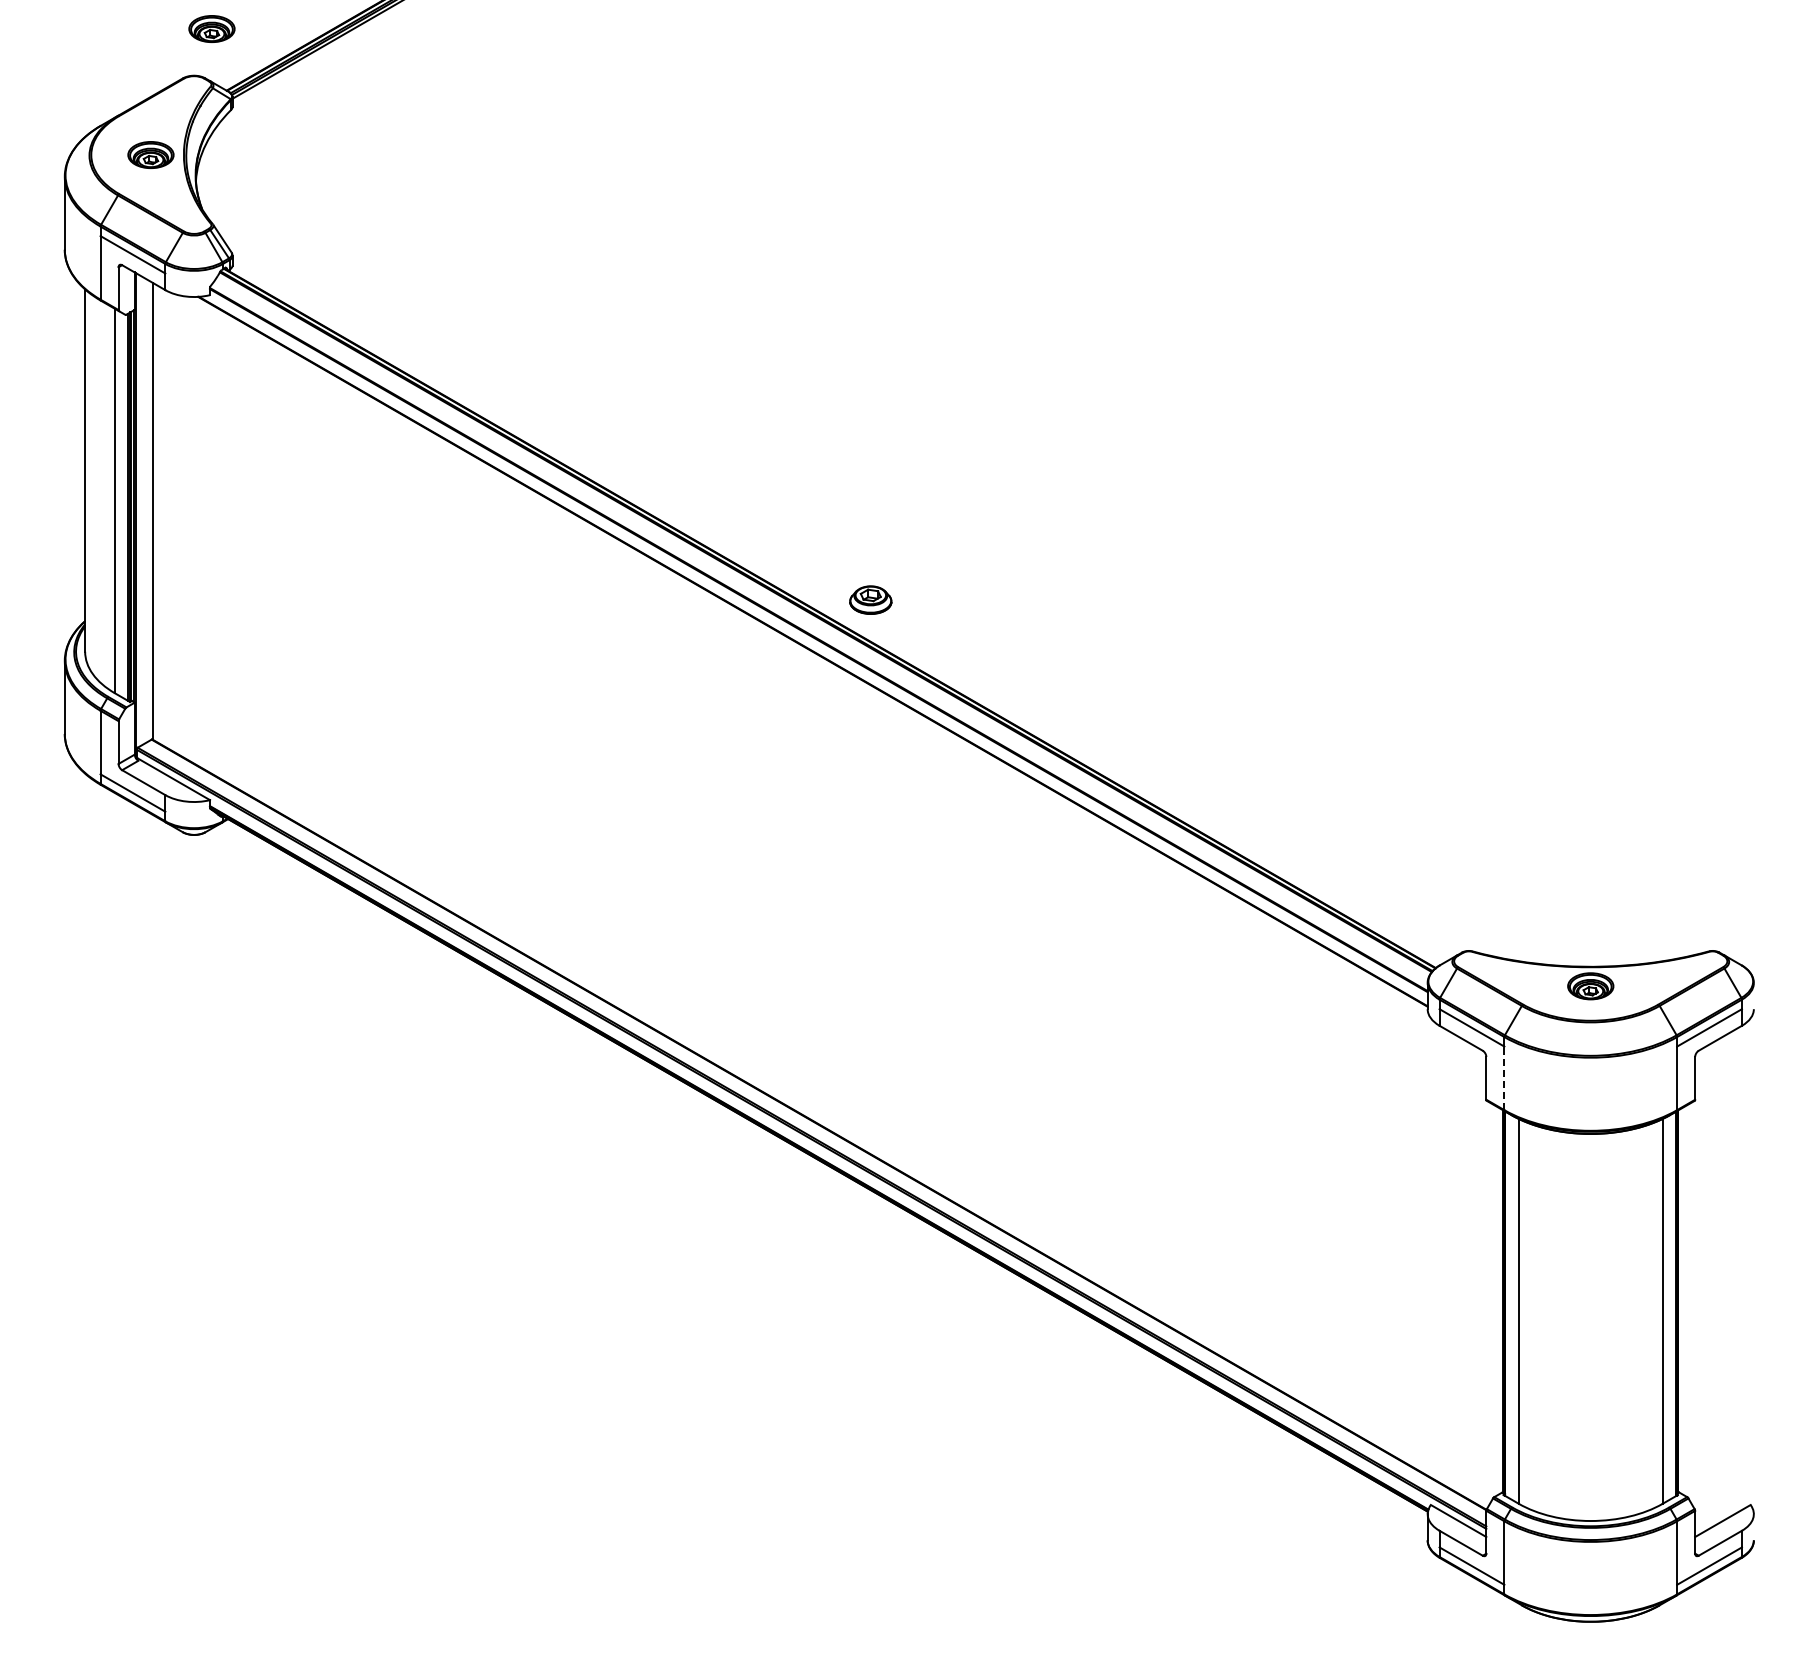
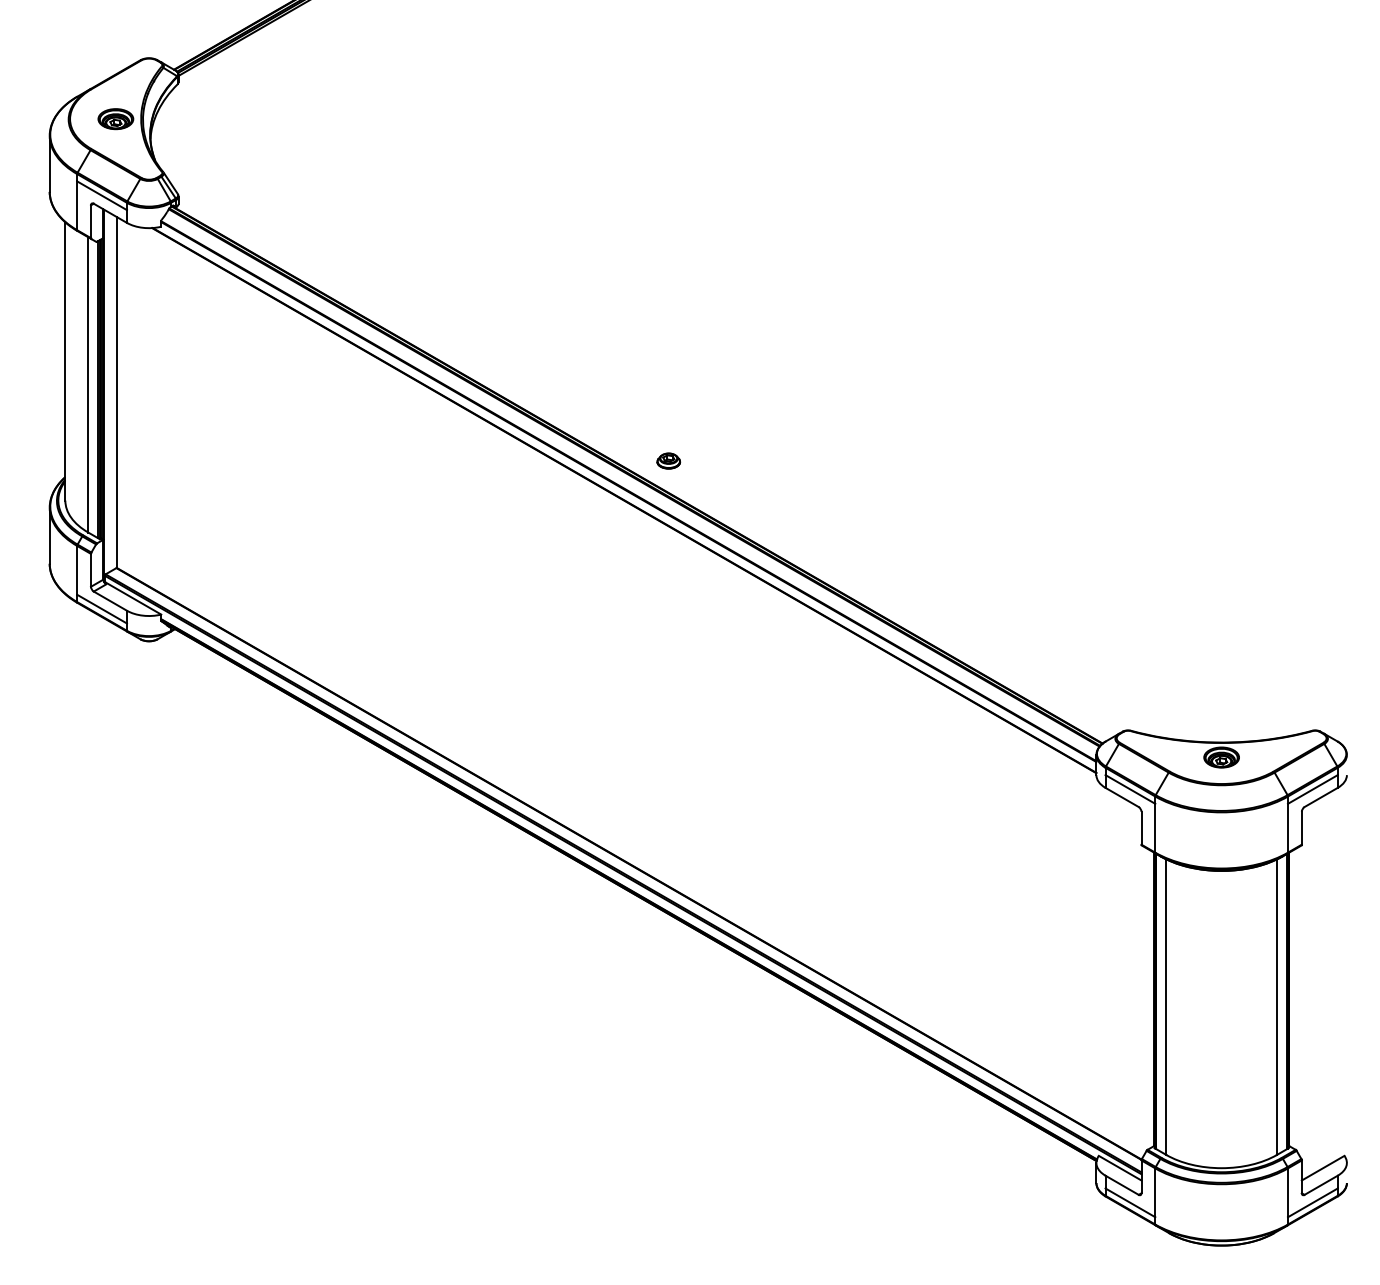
part: (211, 28) -> (162, 21), removed
part: (870, 600) -> (668, 461), size x0.71
line: (1504, 1078) -> (1155, 828), dashed -> solid

